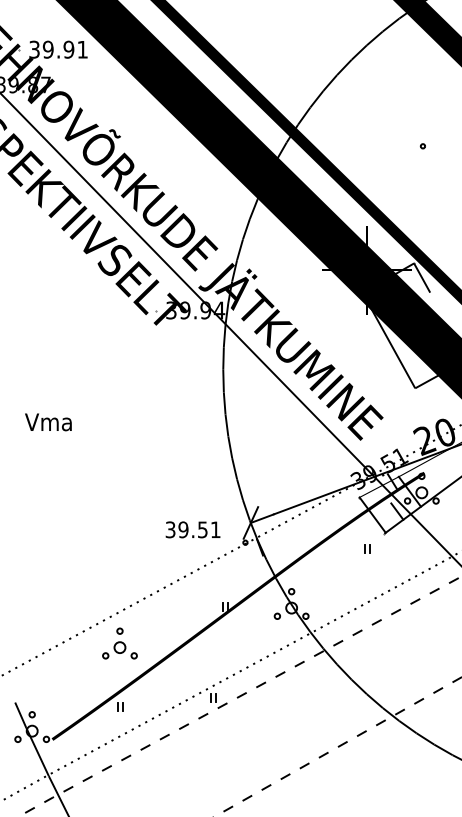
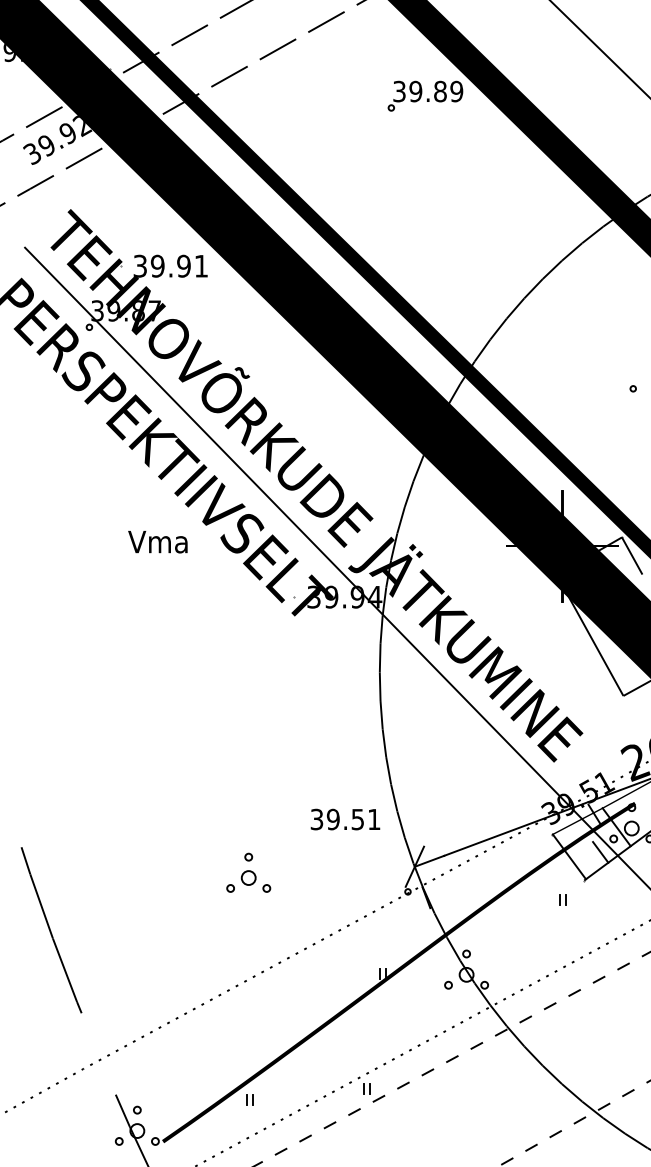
text: (48, 422) -> (157, 542), moved
text: (193, 529) -> (345, 819), moved
part: (119, 643) -> (248, 872), moved

